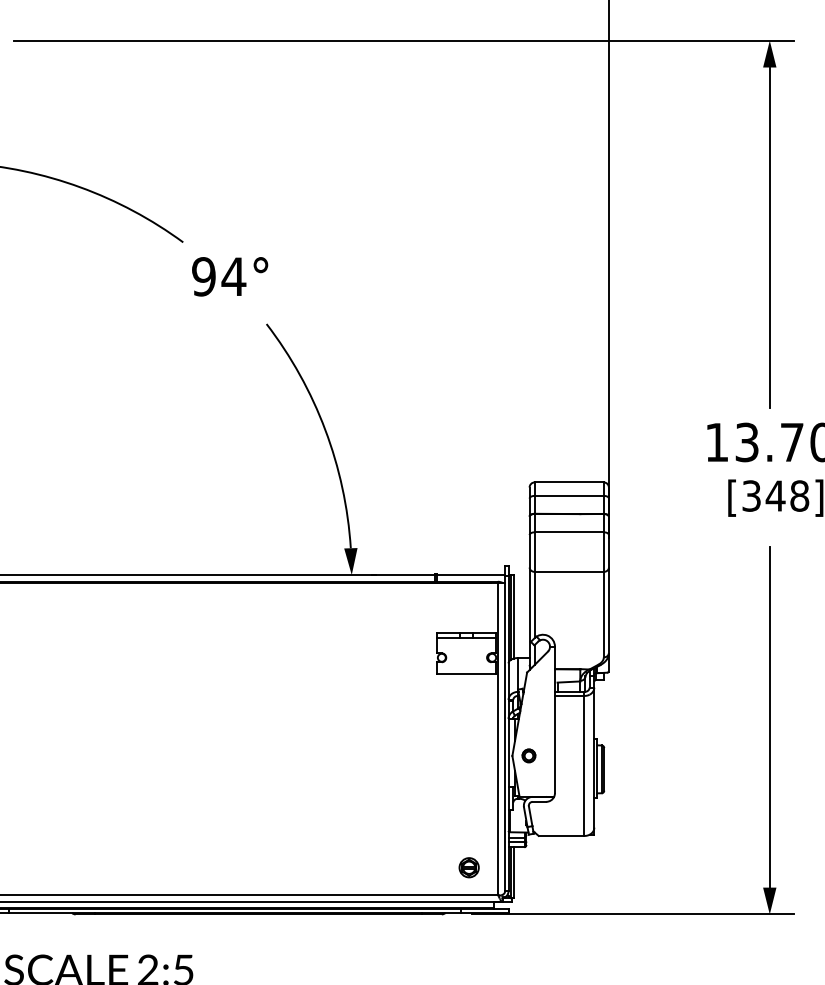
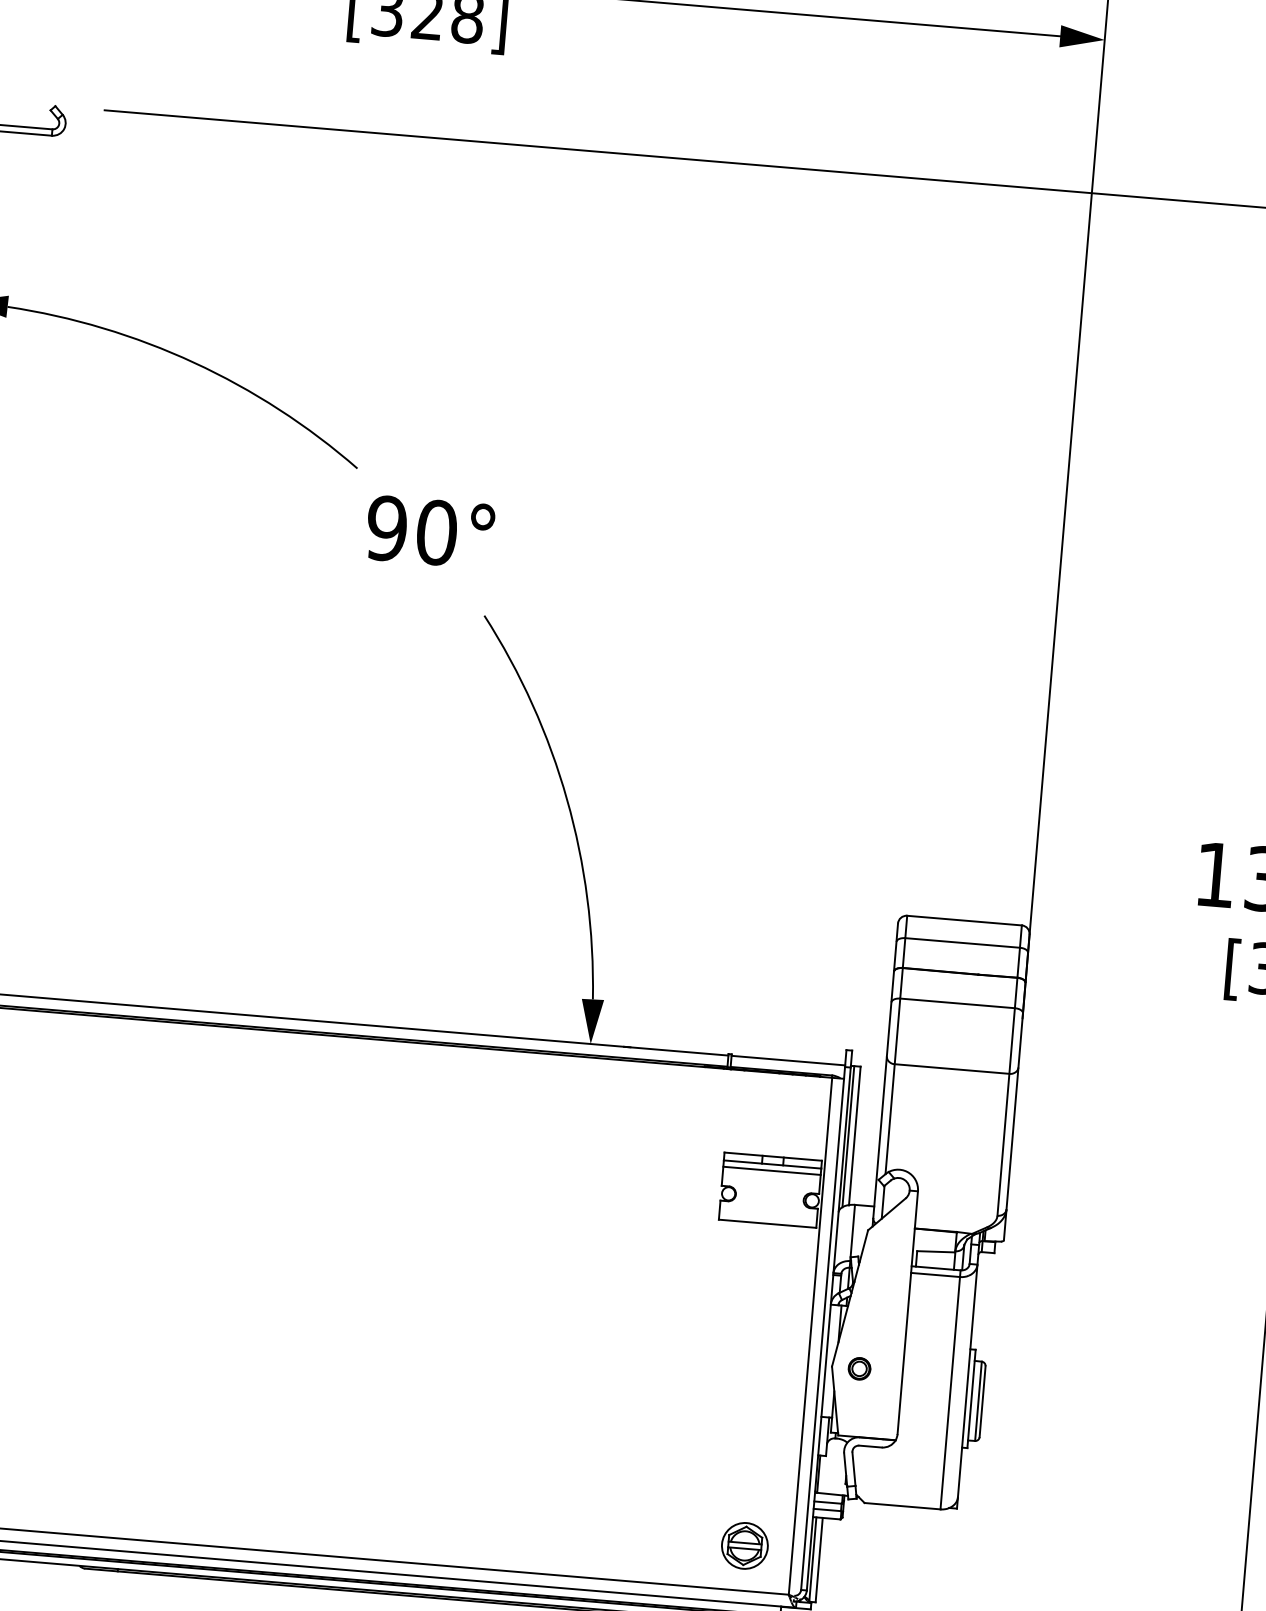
text: (233, 276) -> (436, 532), 94° -> 90°
line: (466, 641) -> (771, 1170), added
part: (468, 867) -> (743, 1545), size x1.43

